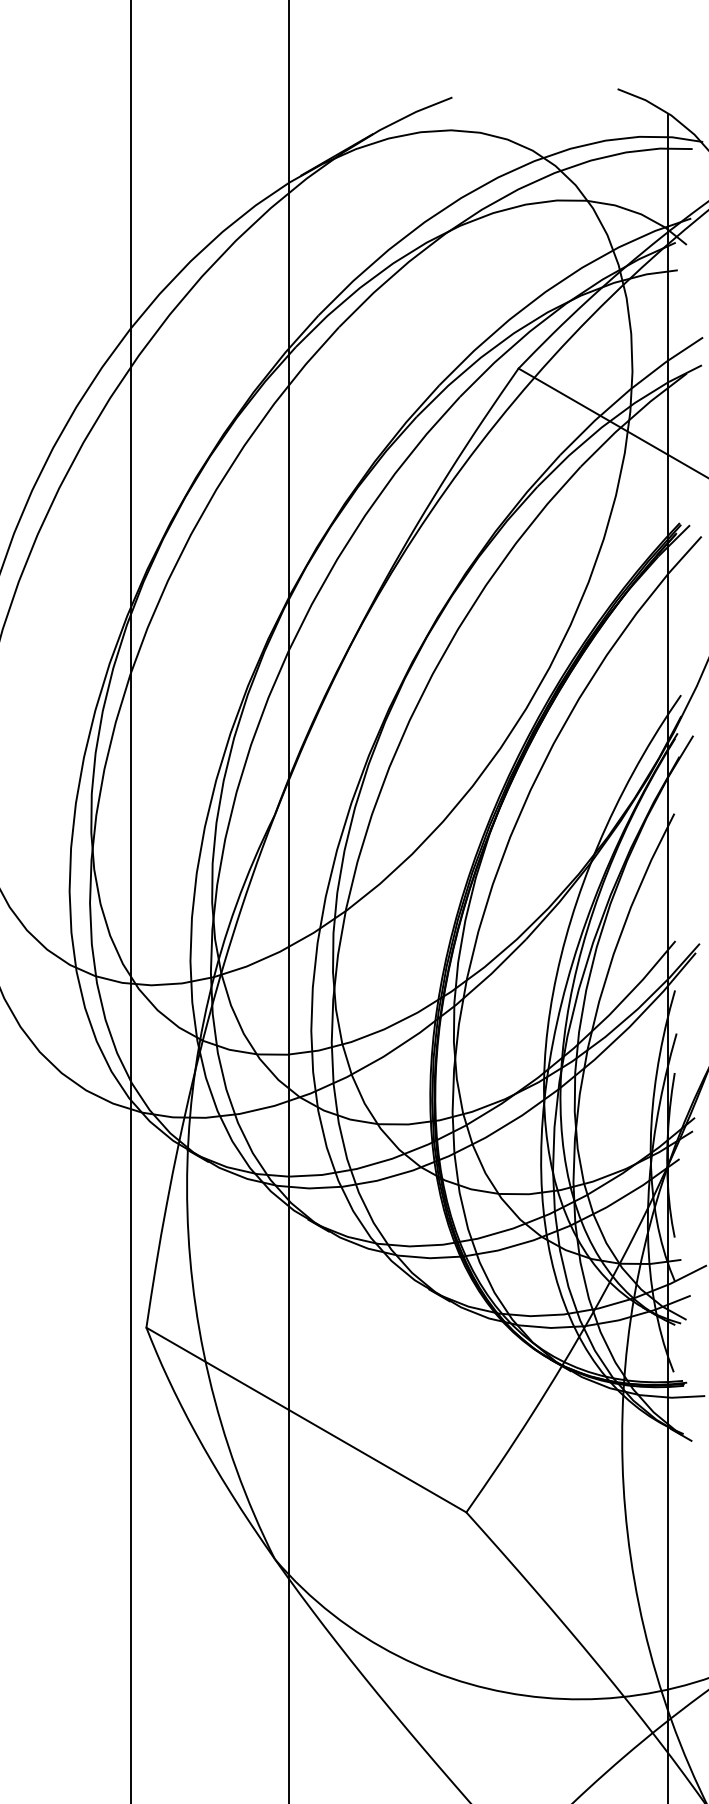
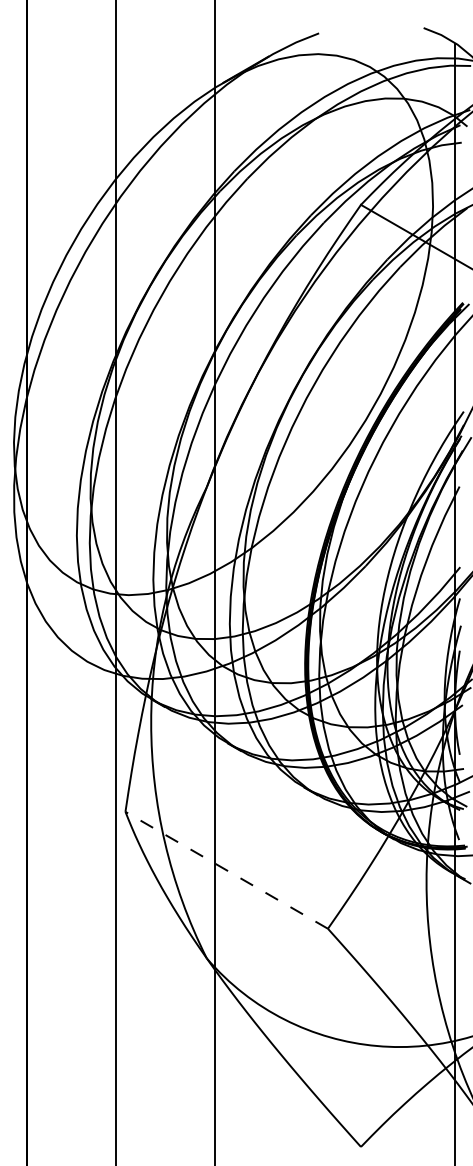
line: (306, 1420) -> (226, 870), solid -> dashed

